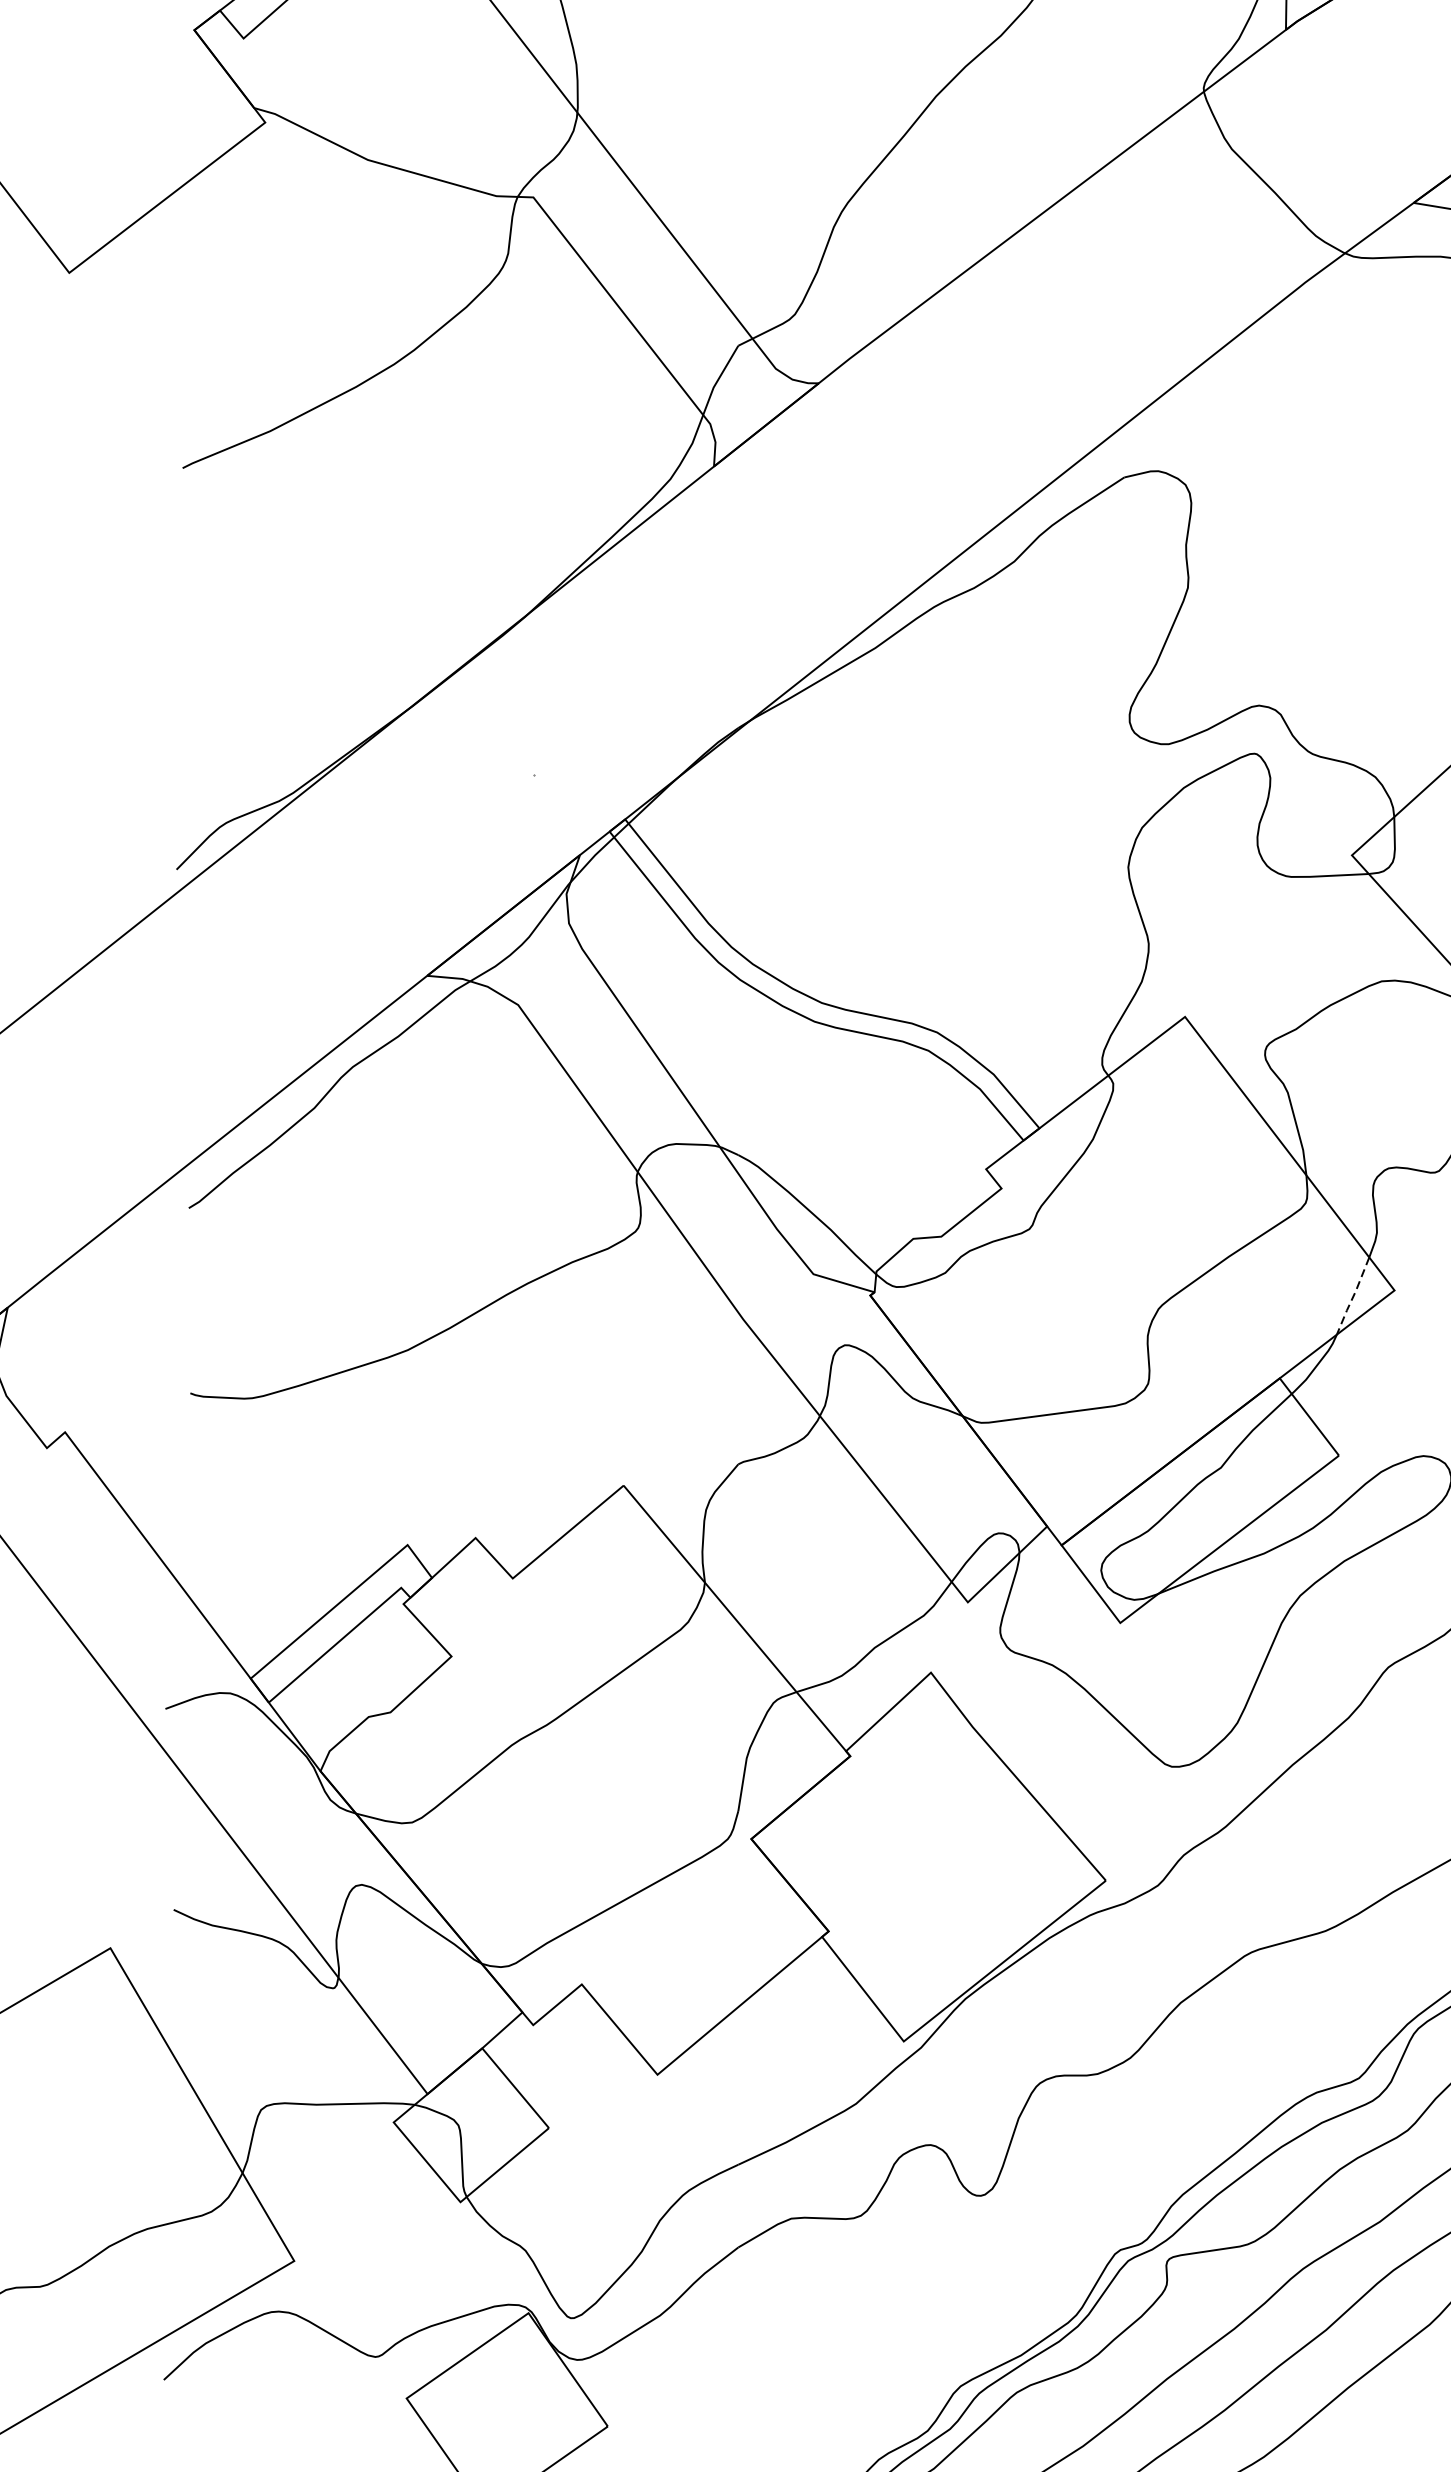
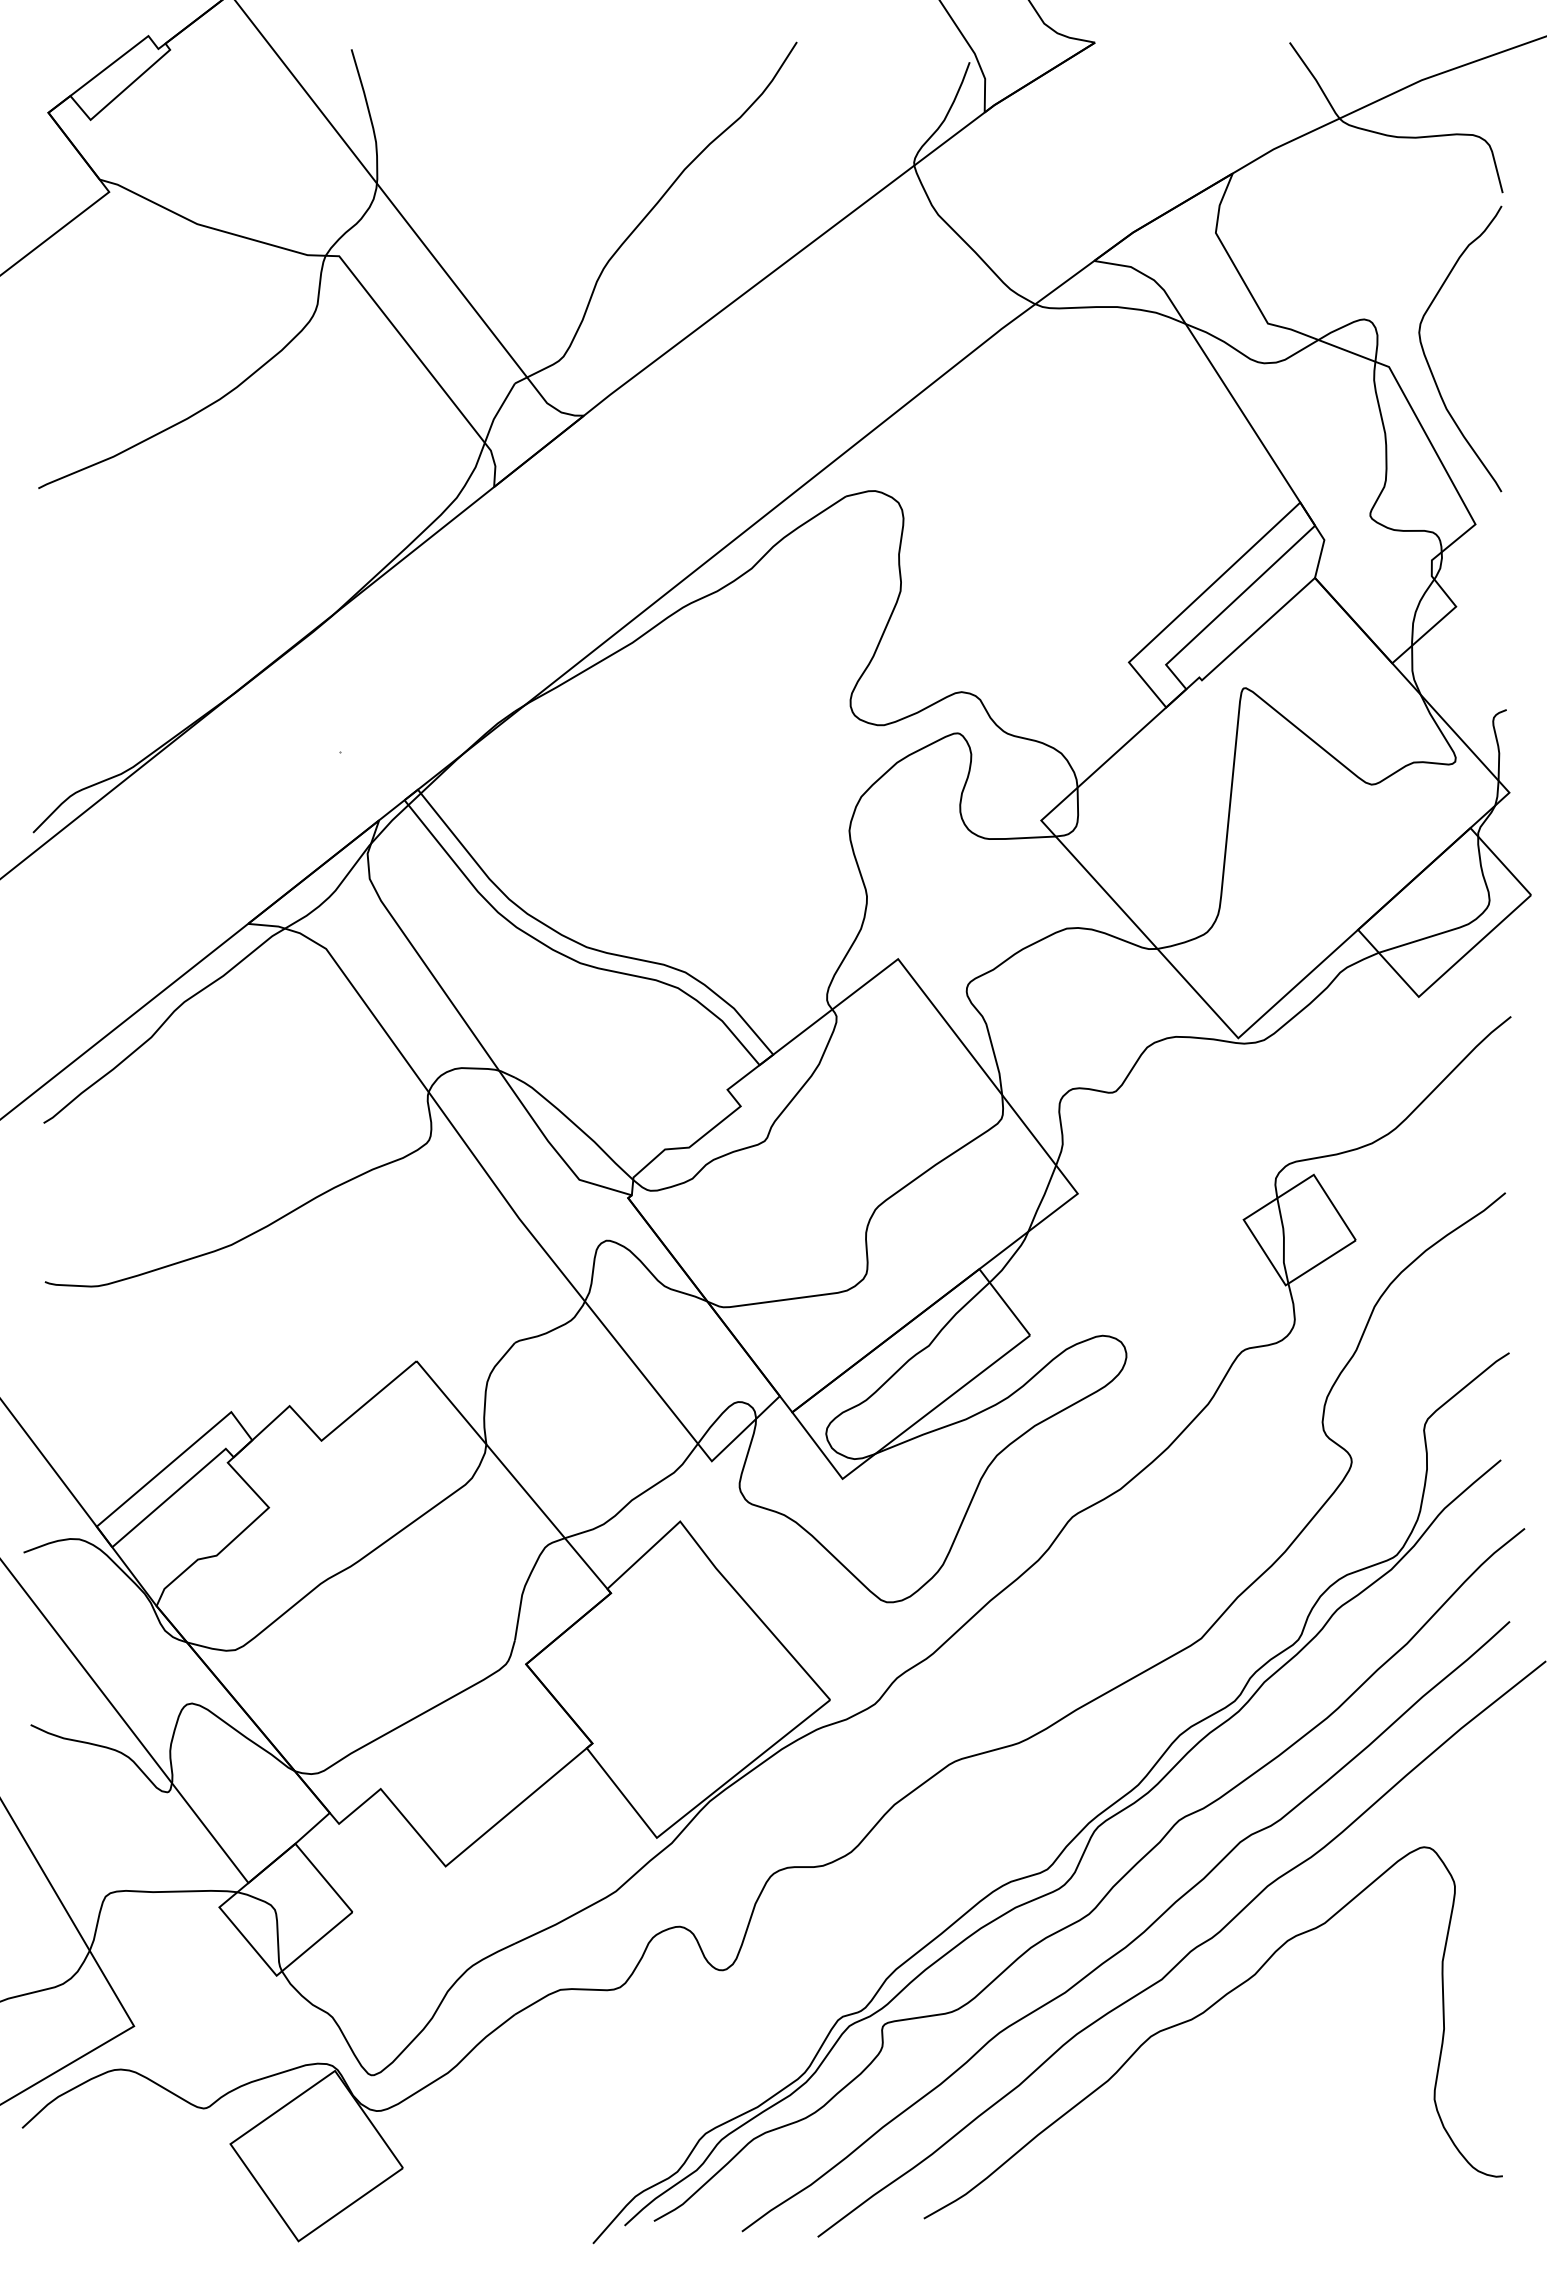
line: (1353, 1296) -> (1042, 1198), dashed -> solid

